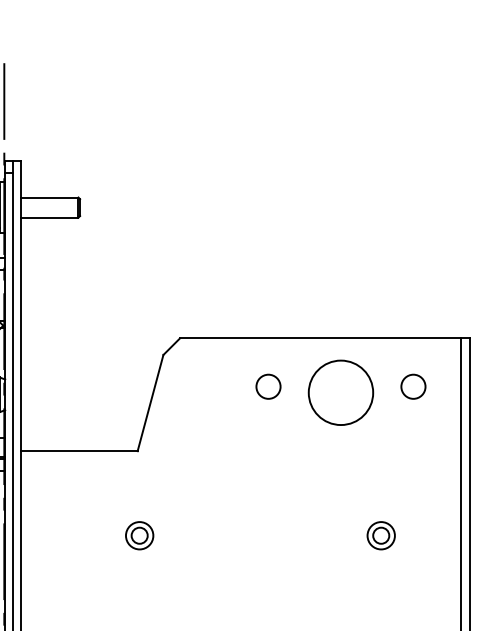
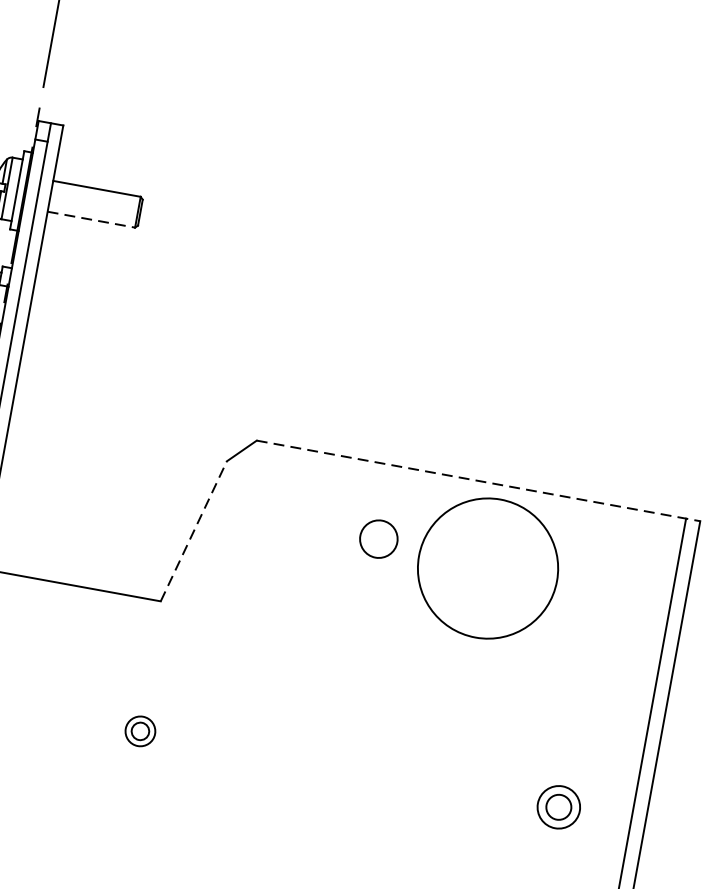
line: (49, 217) -> (90, 219), solid -> dashed
line: (324, 338) -> (477, 480), solid -> dashed
circle: (413, 386) -> (600, 579), removed
circle: (340, 392) -> (487, 567), size x1.4
line: (150, 403) -> (193, 531), solid -> dashed
part: (139, 535) -> (140, 730), size x0.7
part: (380, 535) -> (557, 806), moved

